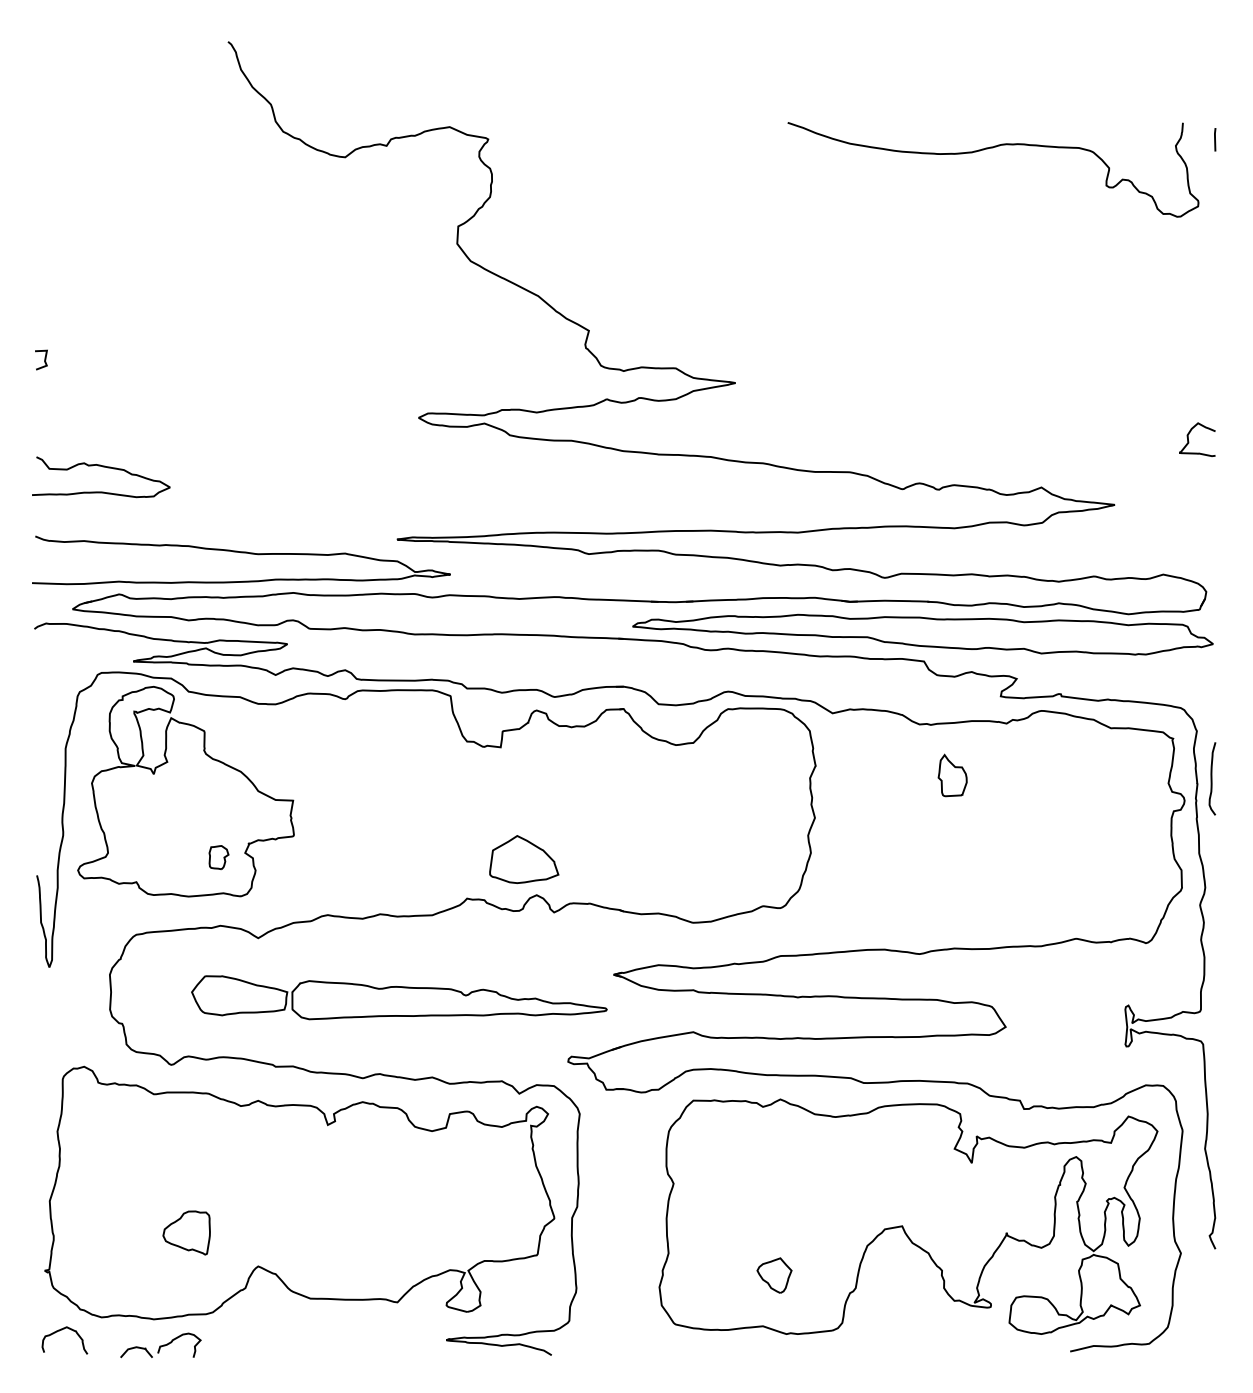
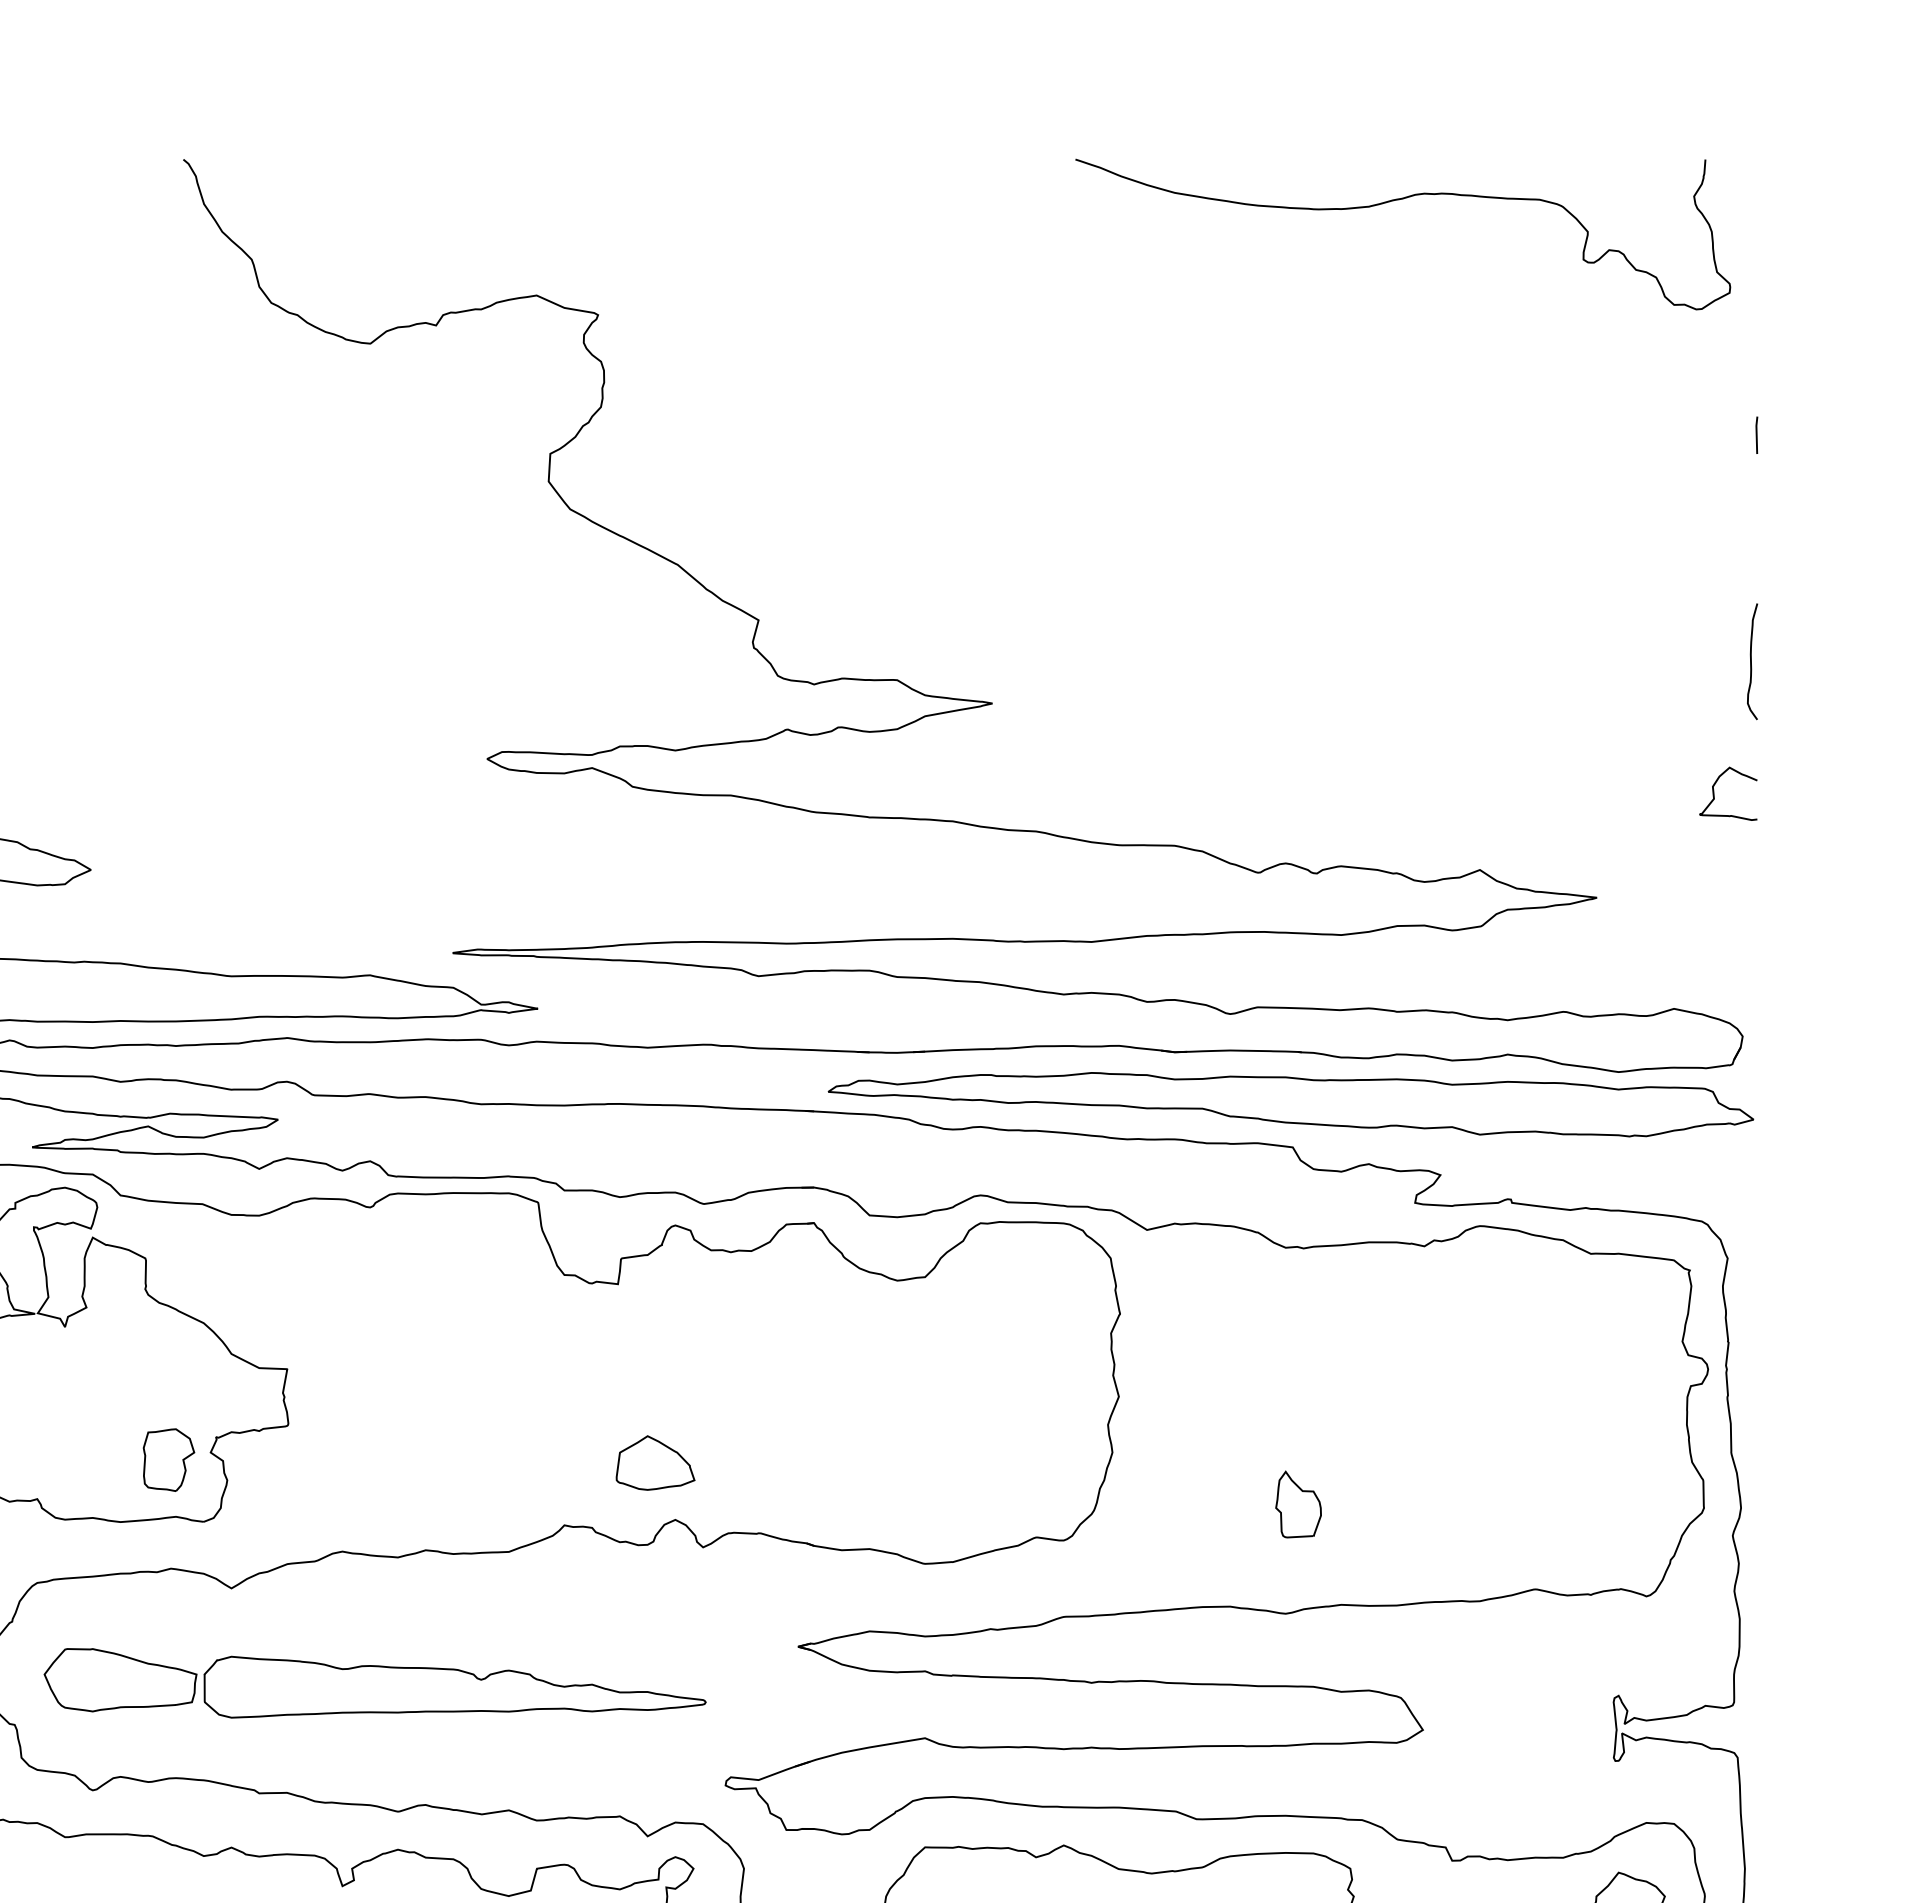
line: (1215, 139) -> (1757, 434), moved
curve: (987, 149) -> (1393, 202), moved
part: (952, 775) -> (1298, 1504), moved
curve: (1212, 778) -> (1752, 661), moved
part: (218, 857) -> (168, 1459), size x1.67
part: (524, 859) -> (655, 1462), size x0.71
part: (399, 997) -> (375, 1682), moved

